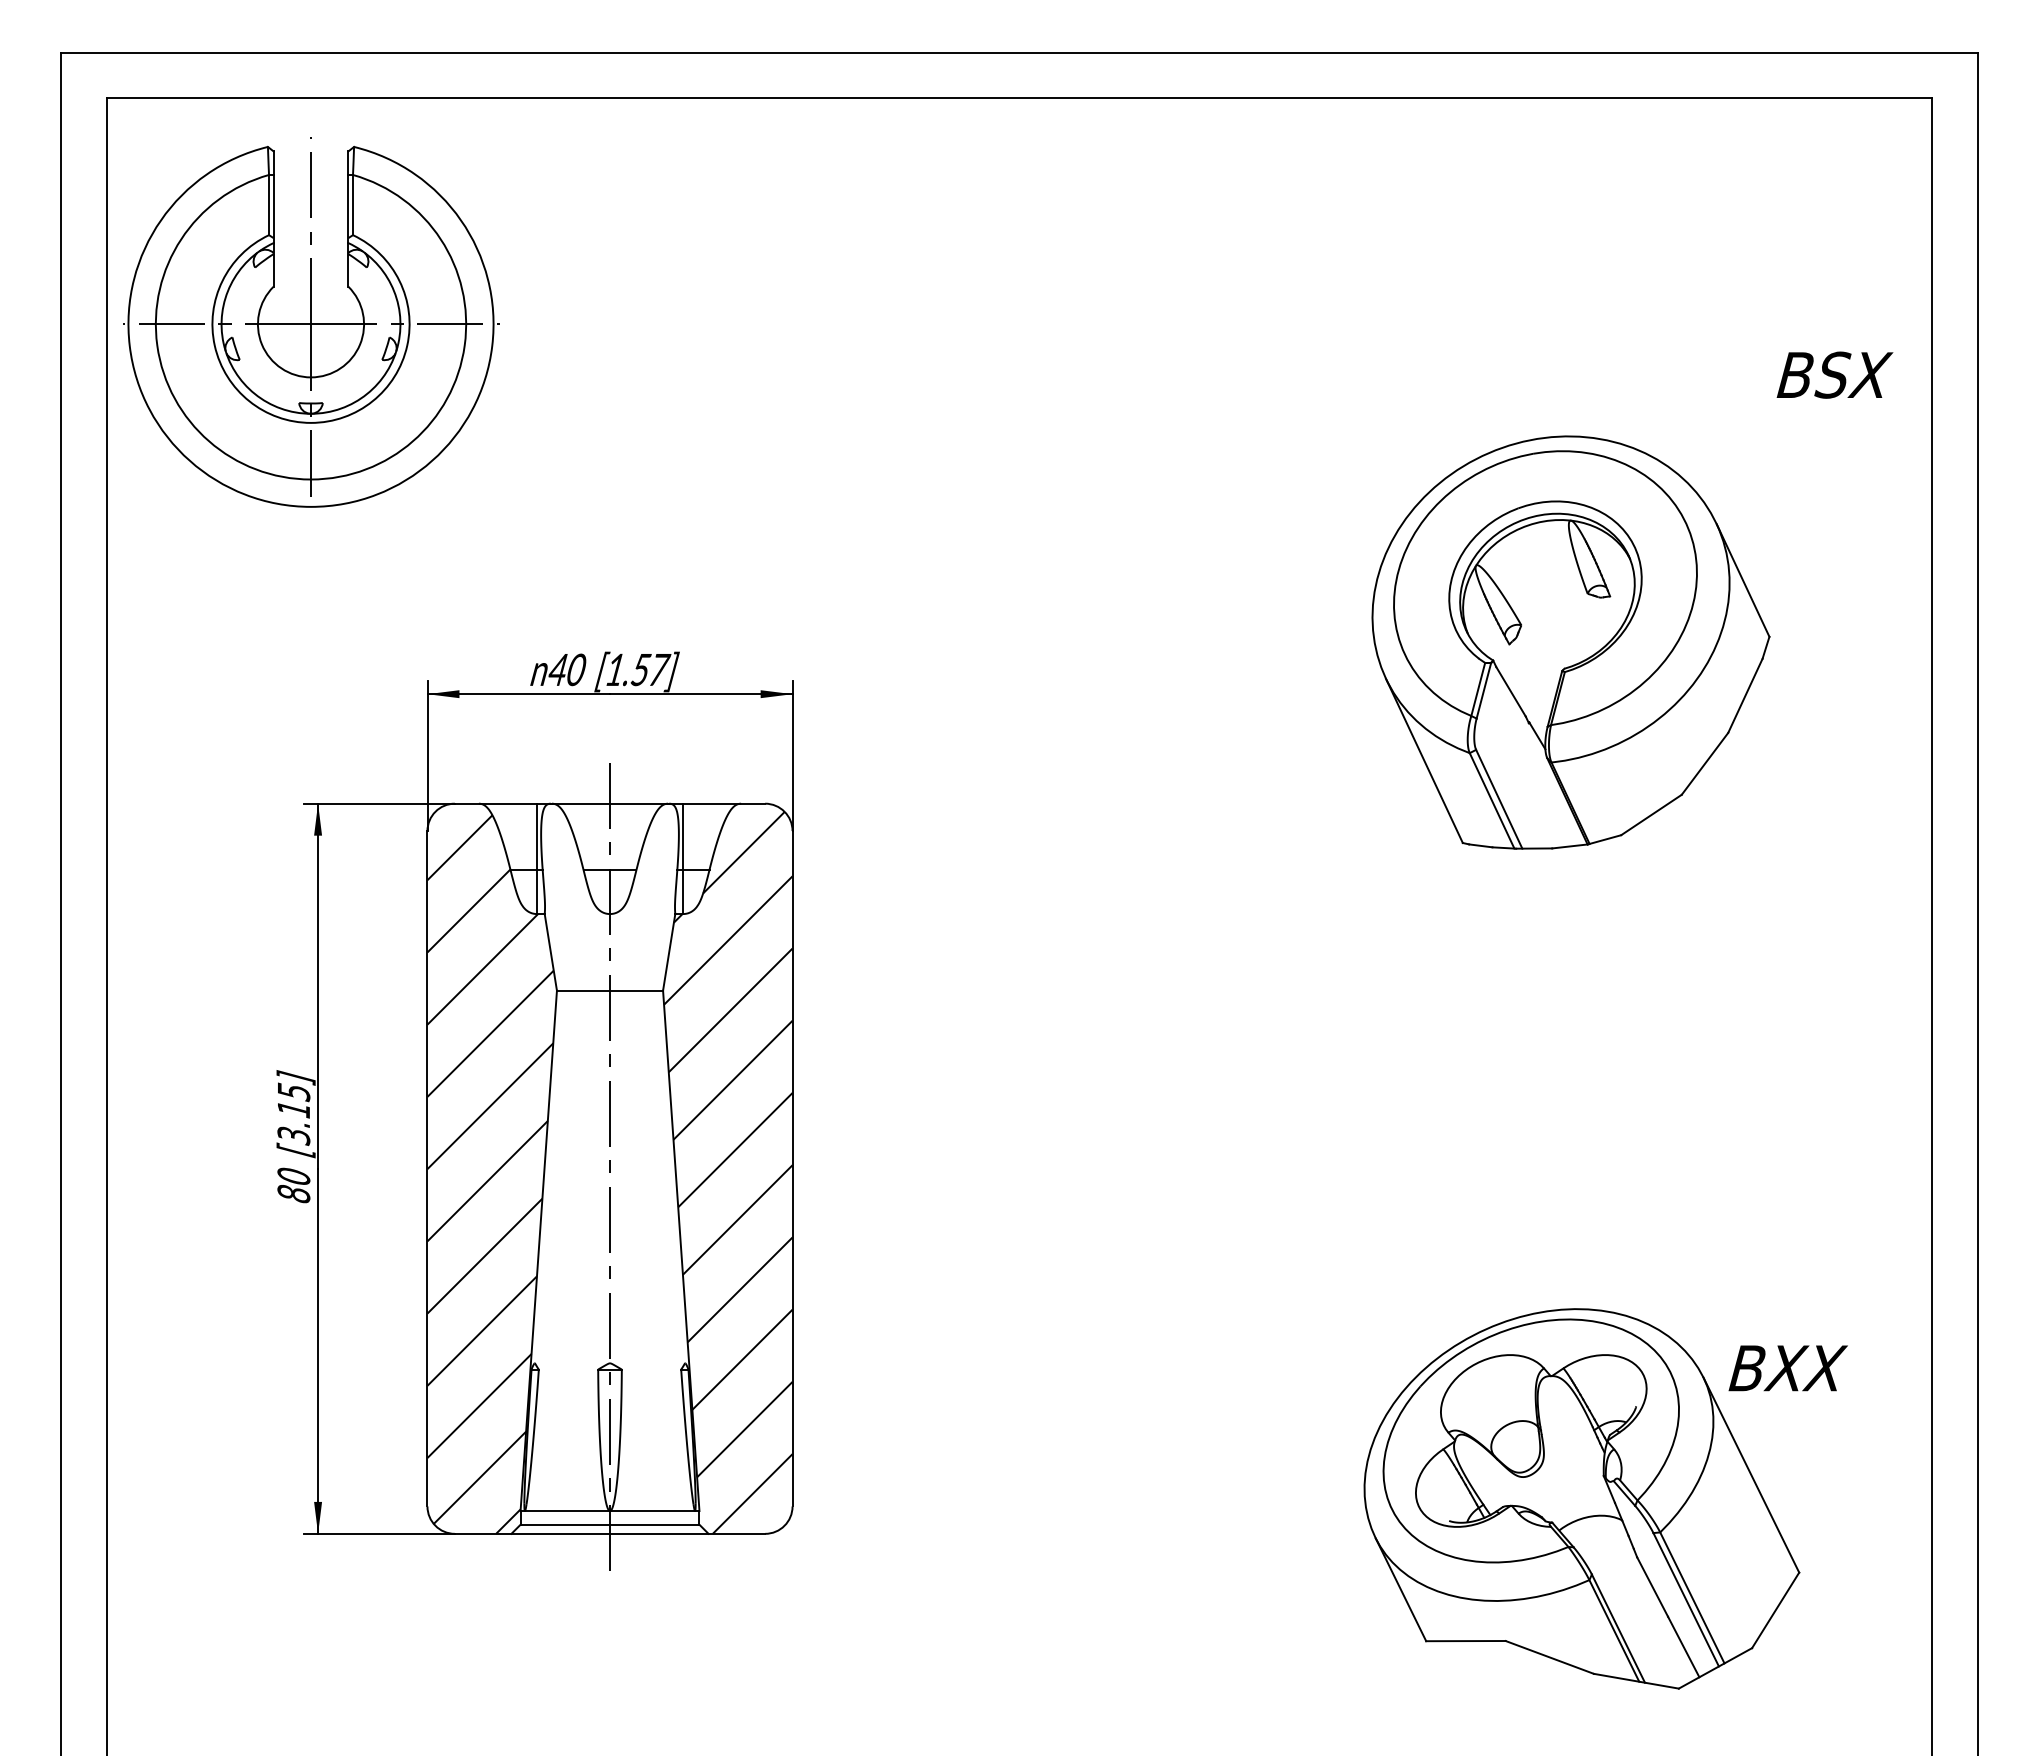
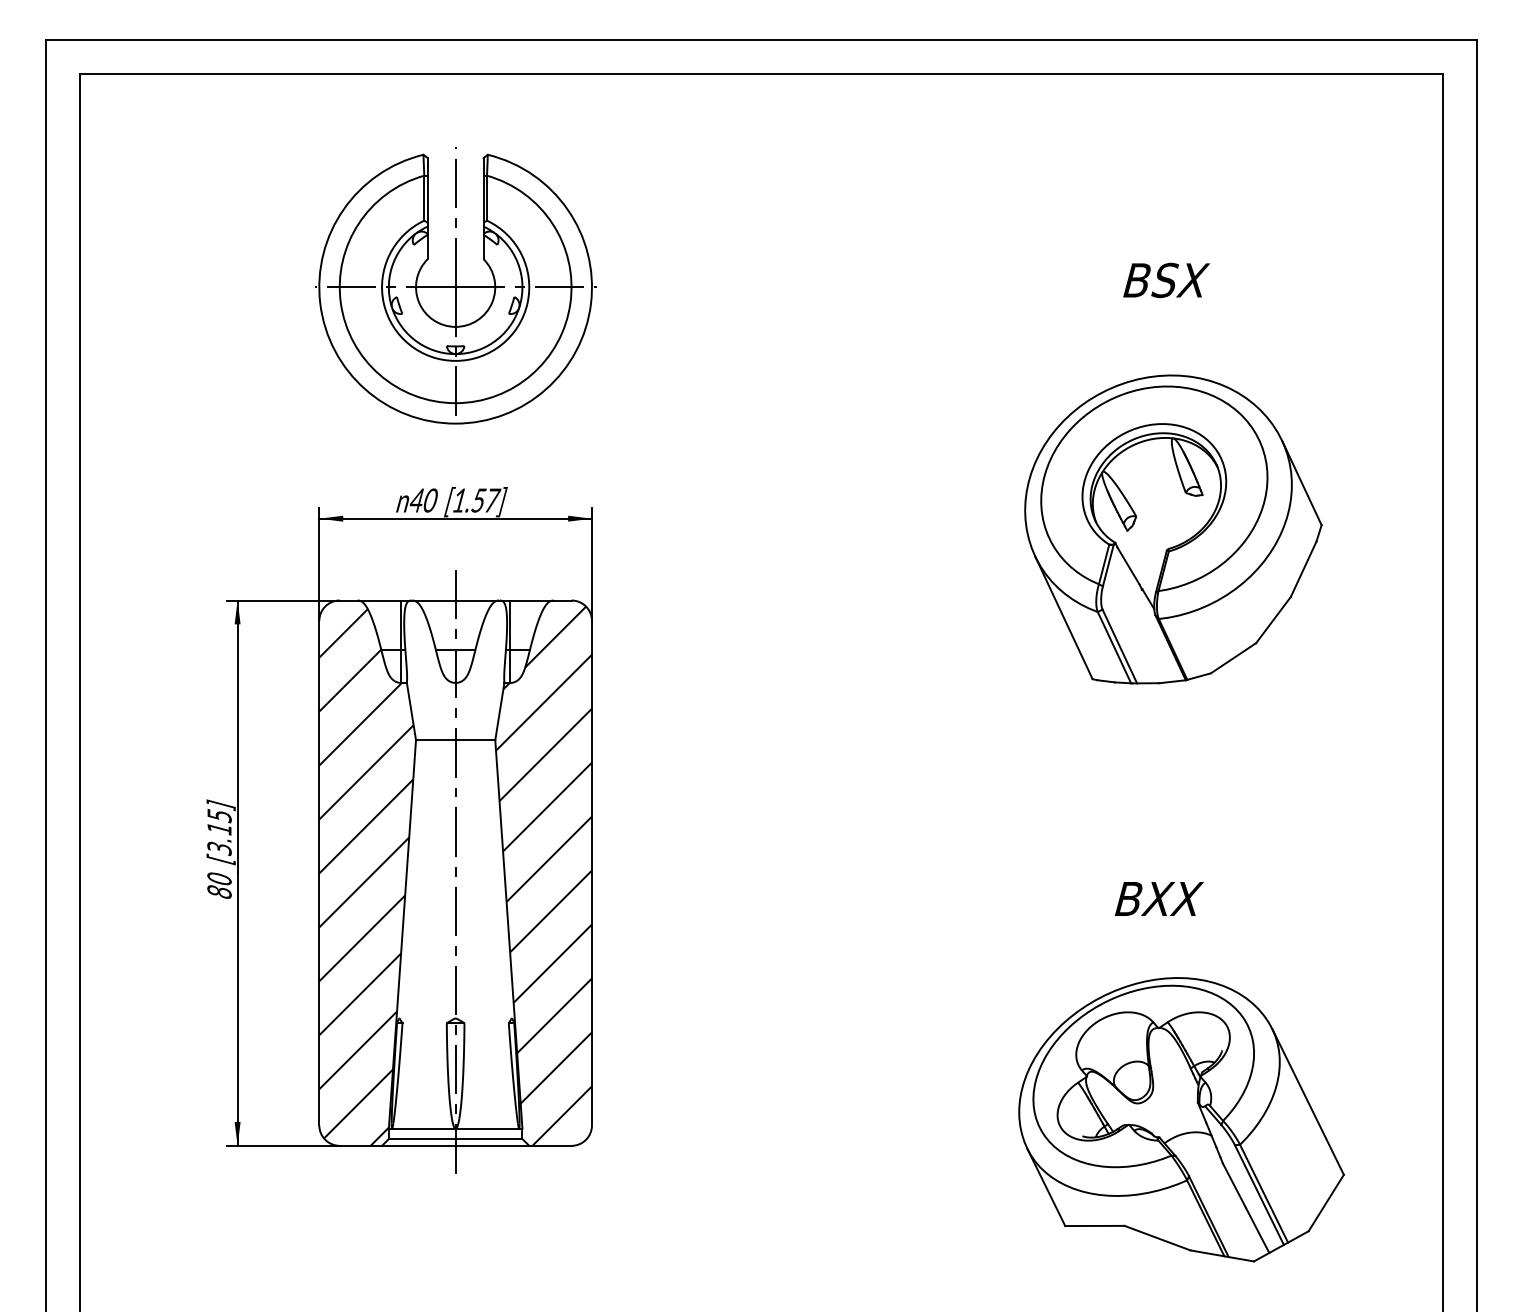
part: (311, 322) -> (456, 285), moved
text: (1834, 374) -> (1166, 279), moved
part: (1570, 642) -> (1173, 529), moved
text: (1787, 1368) -> (1158, 899), moved

